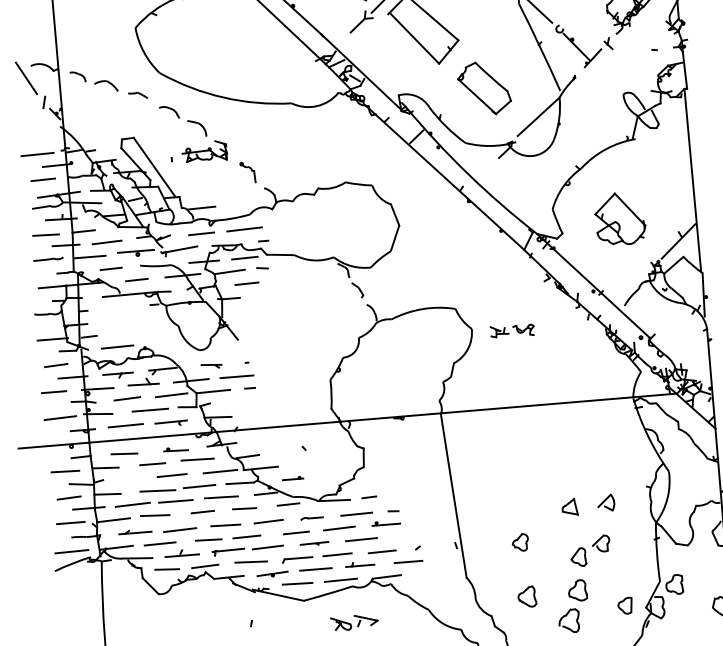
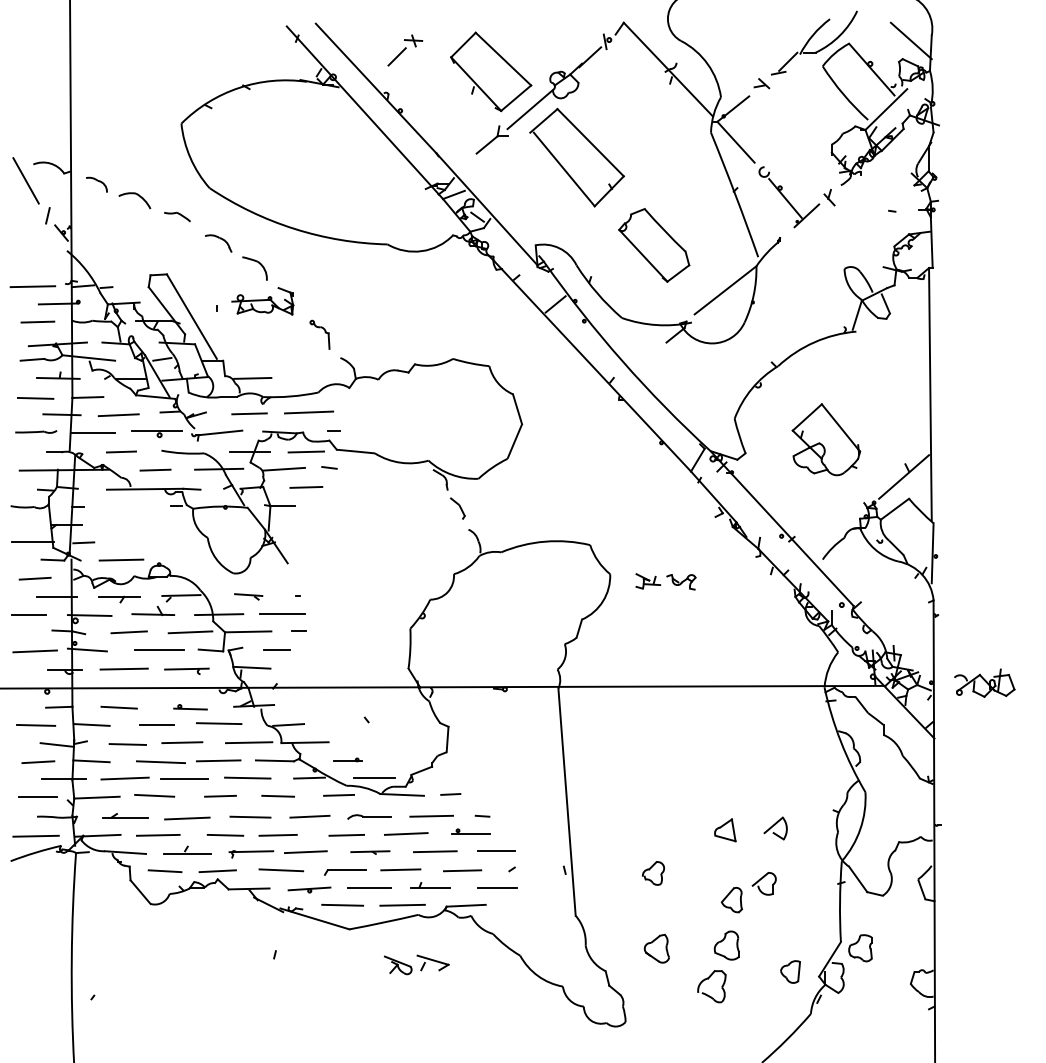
line: (234, 403) -> (276, 650), added
line: (132, 480) -> (127, 744), added
line: (313, 489) -> (374, 777), added
part: (311, 518) -> (369, 816), size x1.43
line: (405, 535) -> (496, 850), added

